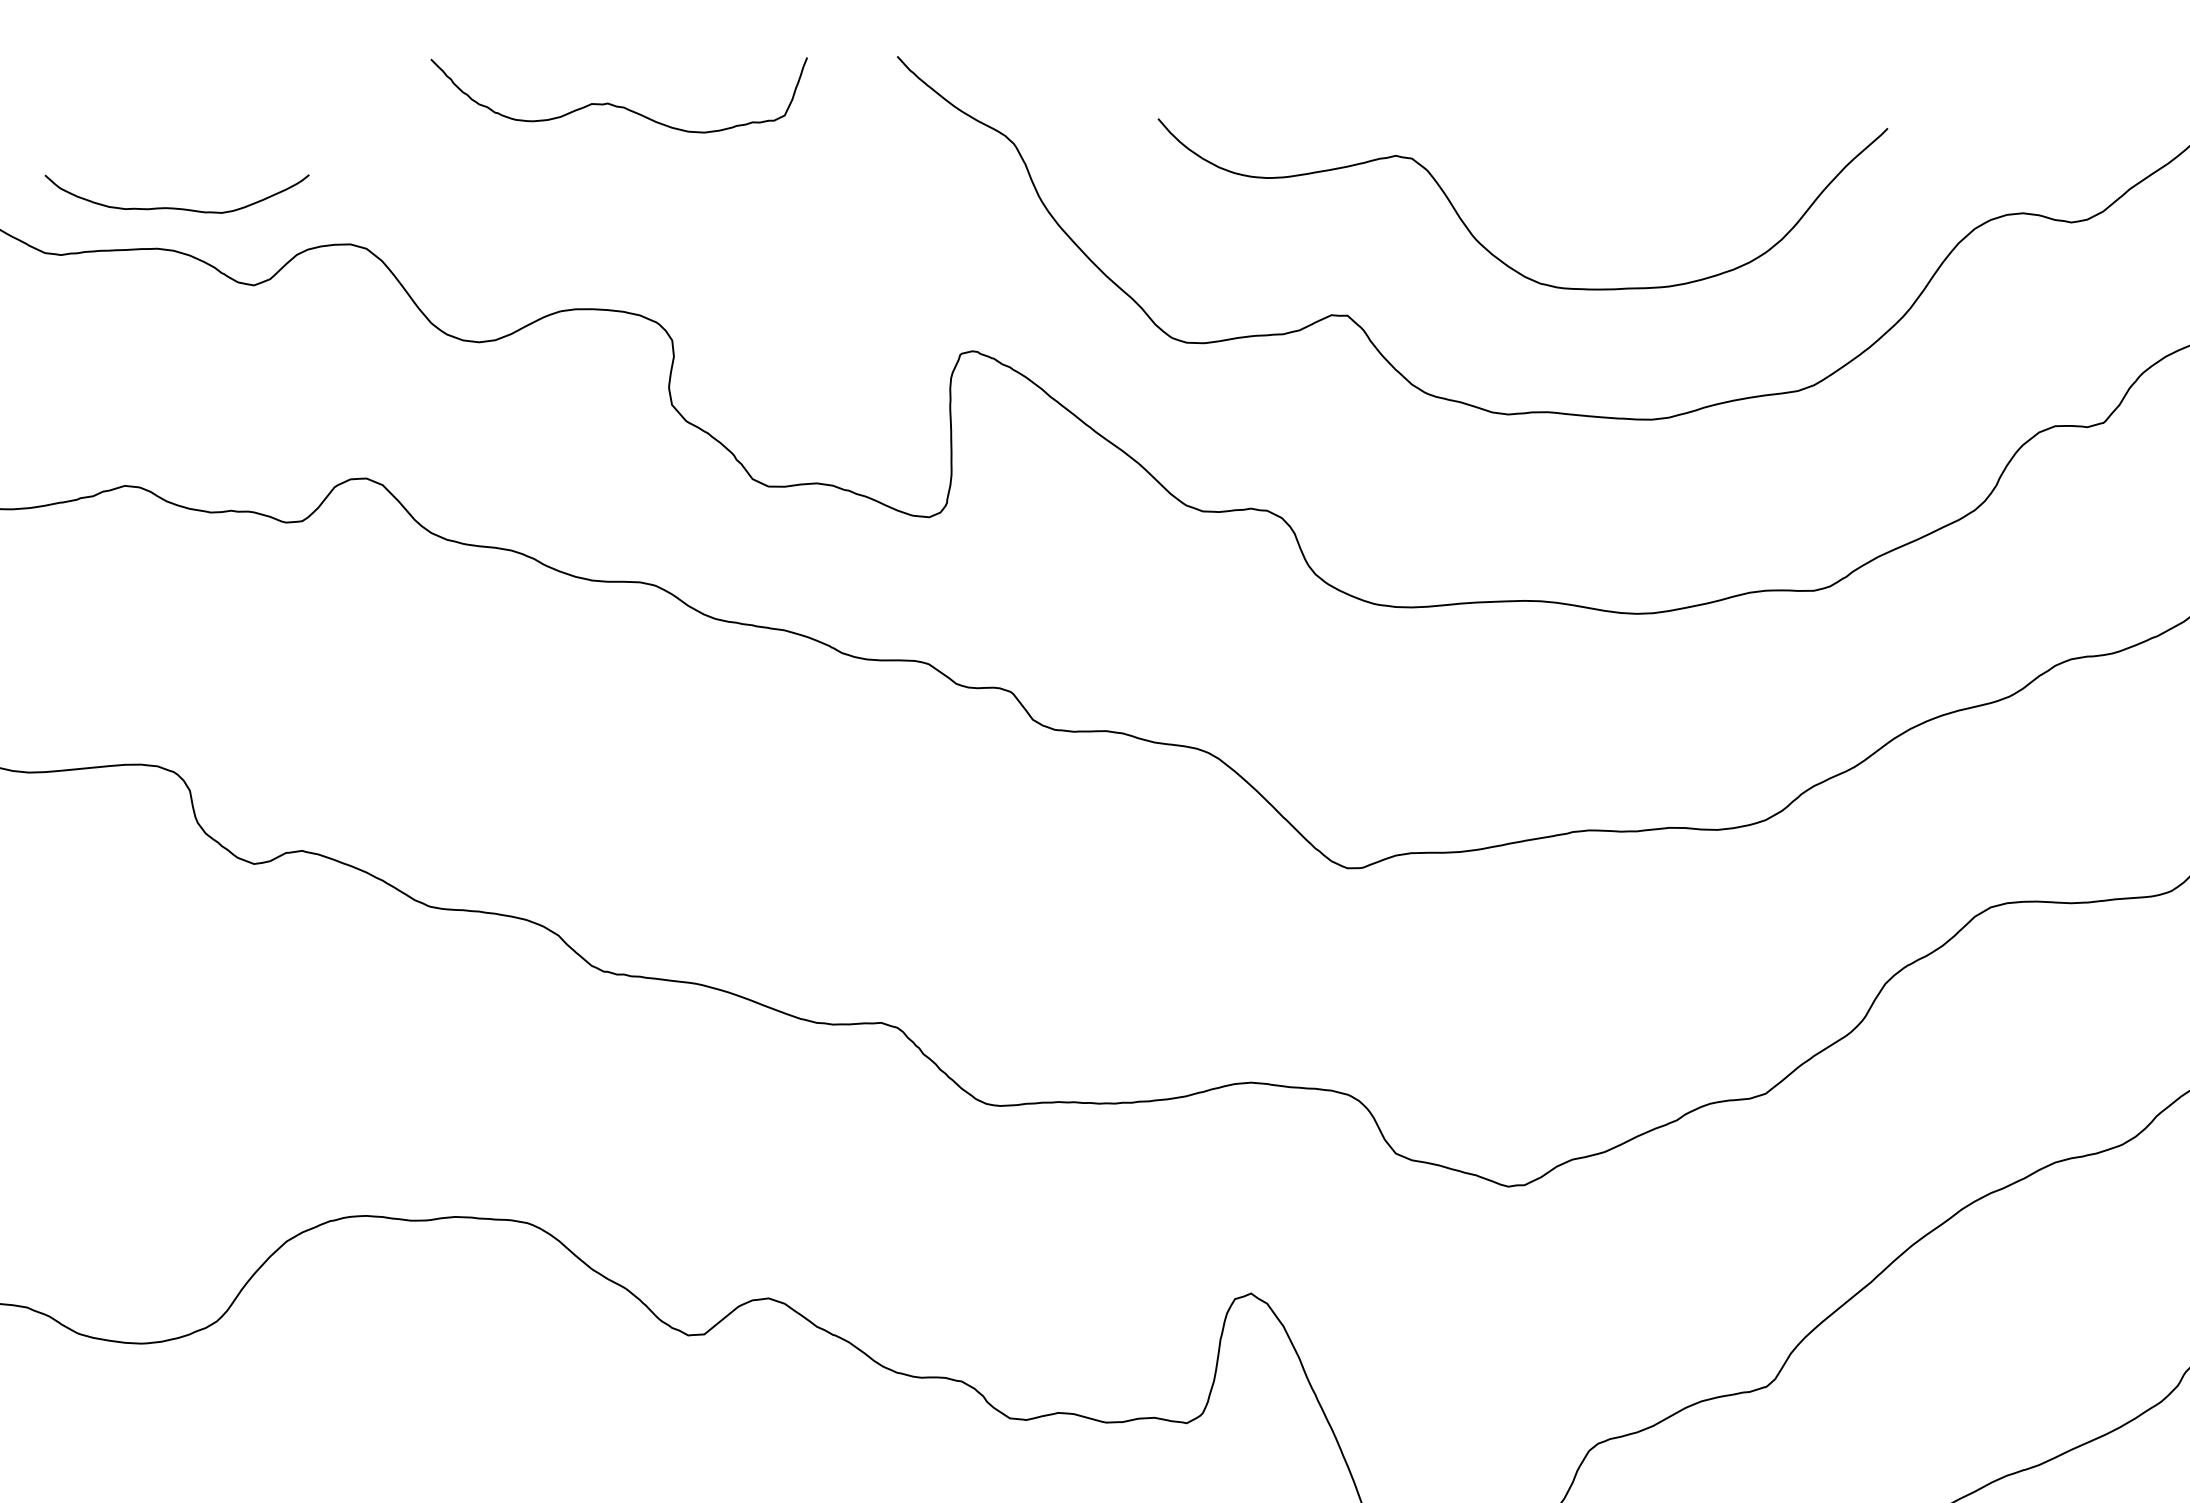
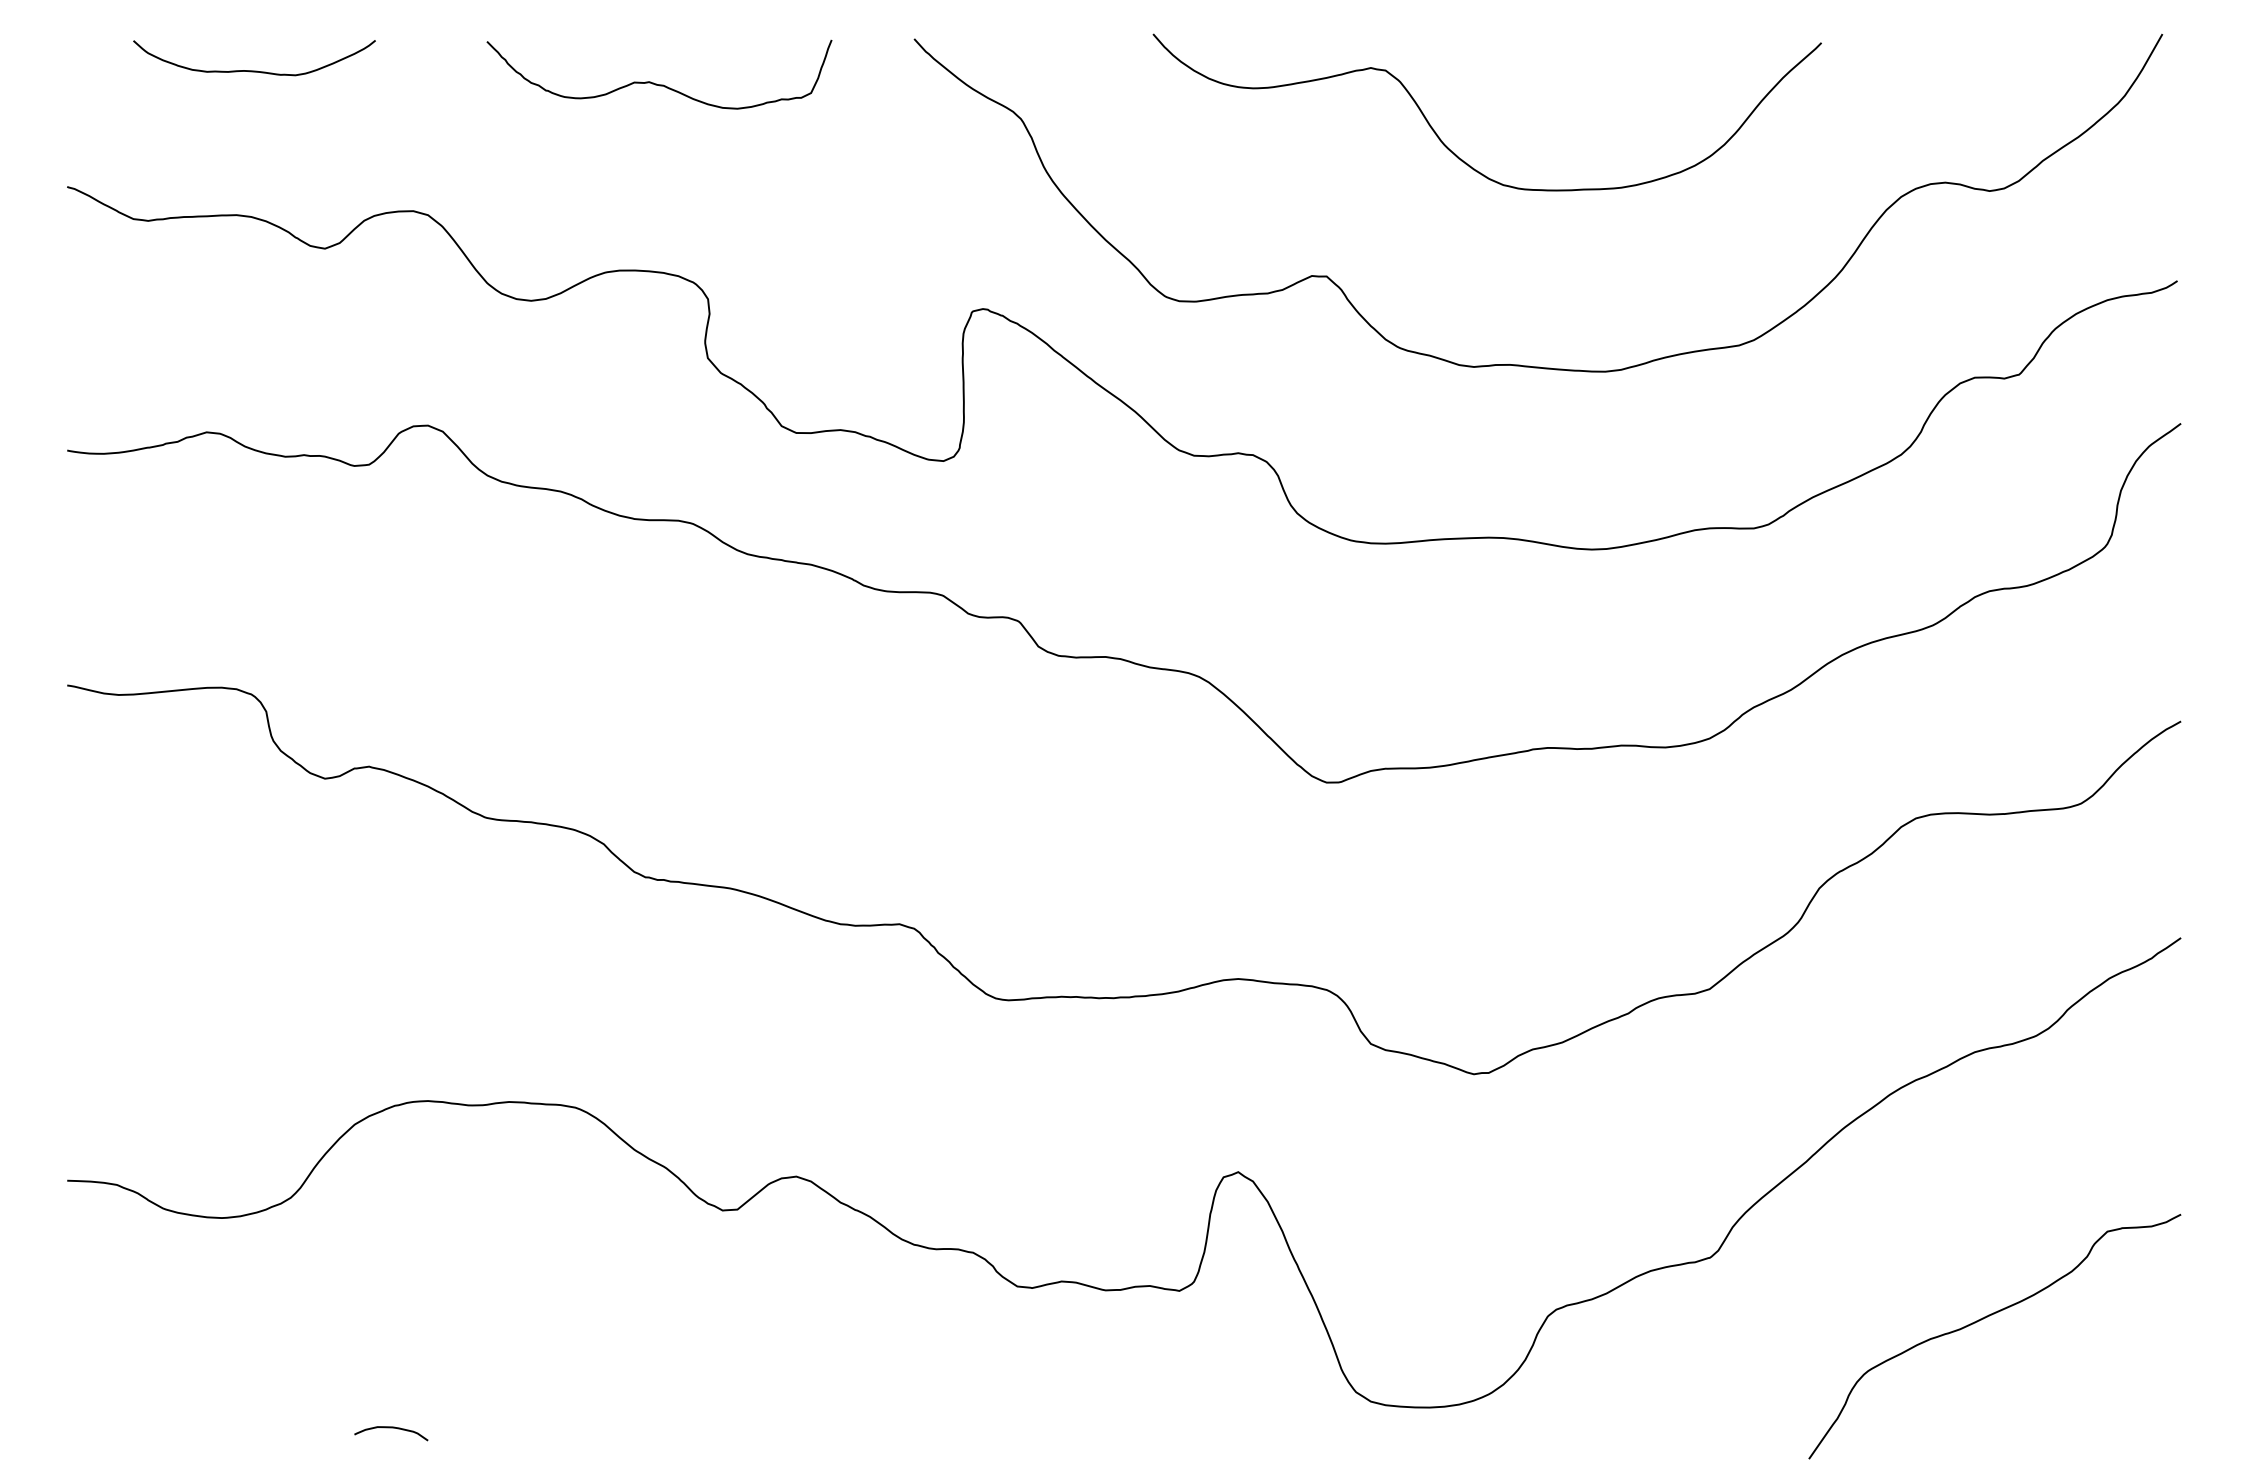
curve: (177, 207) -> (254, 70), moved
curve: (1487, 248) -> (1454, 152), moved

